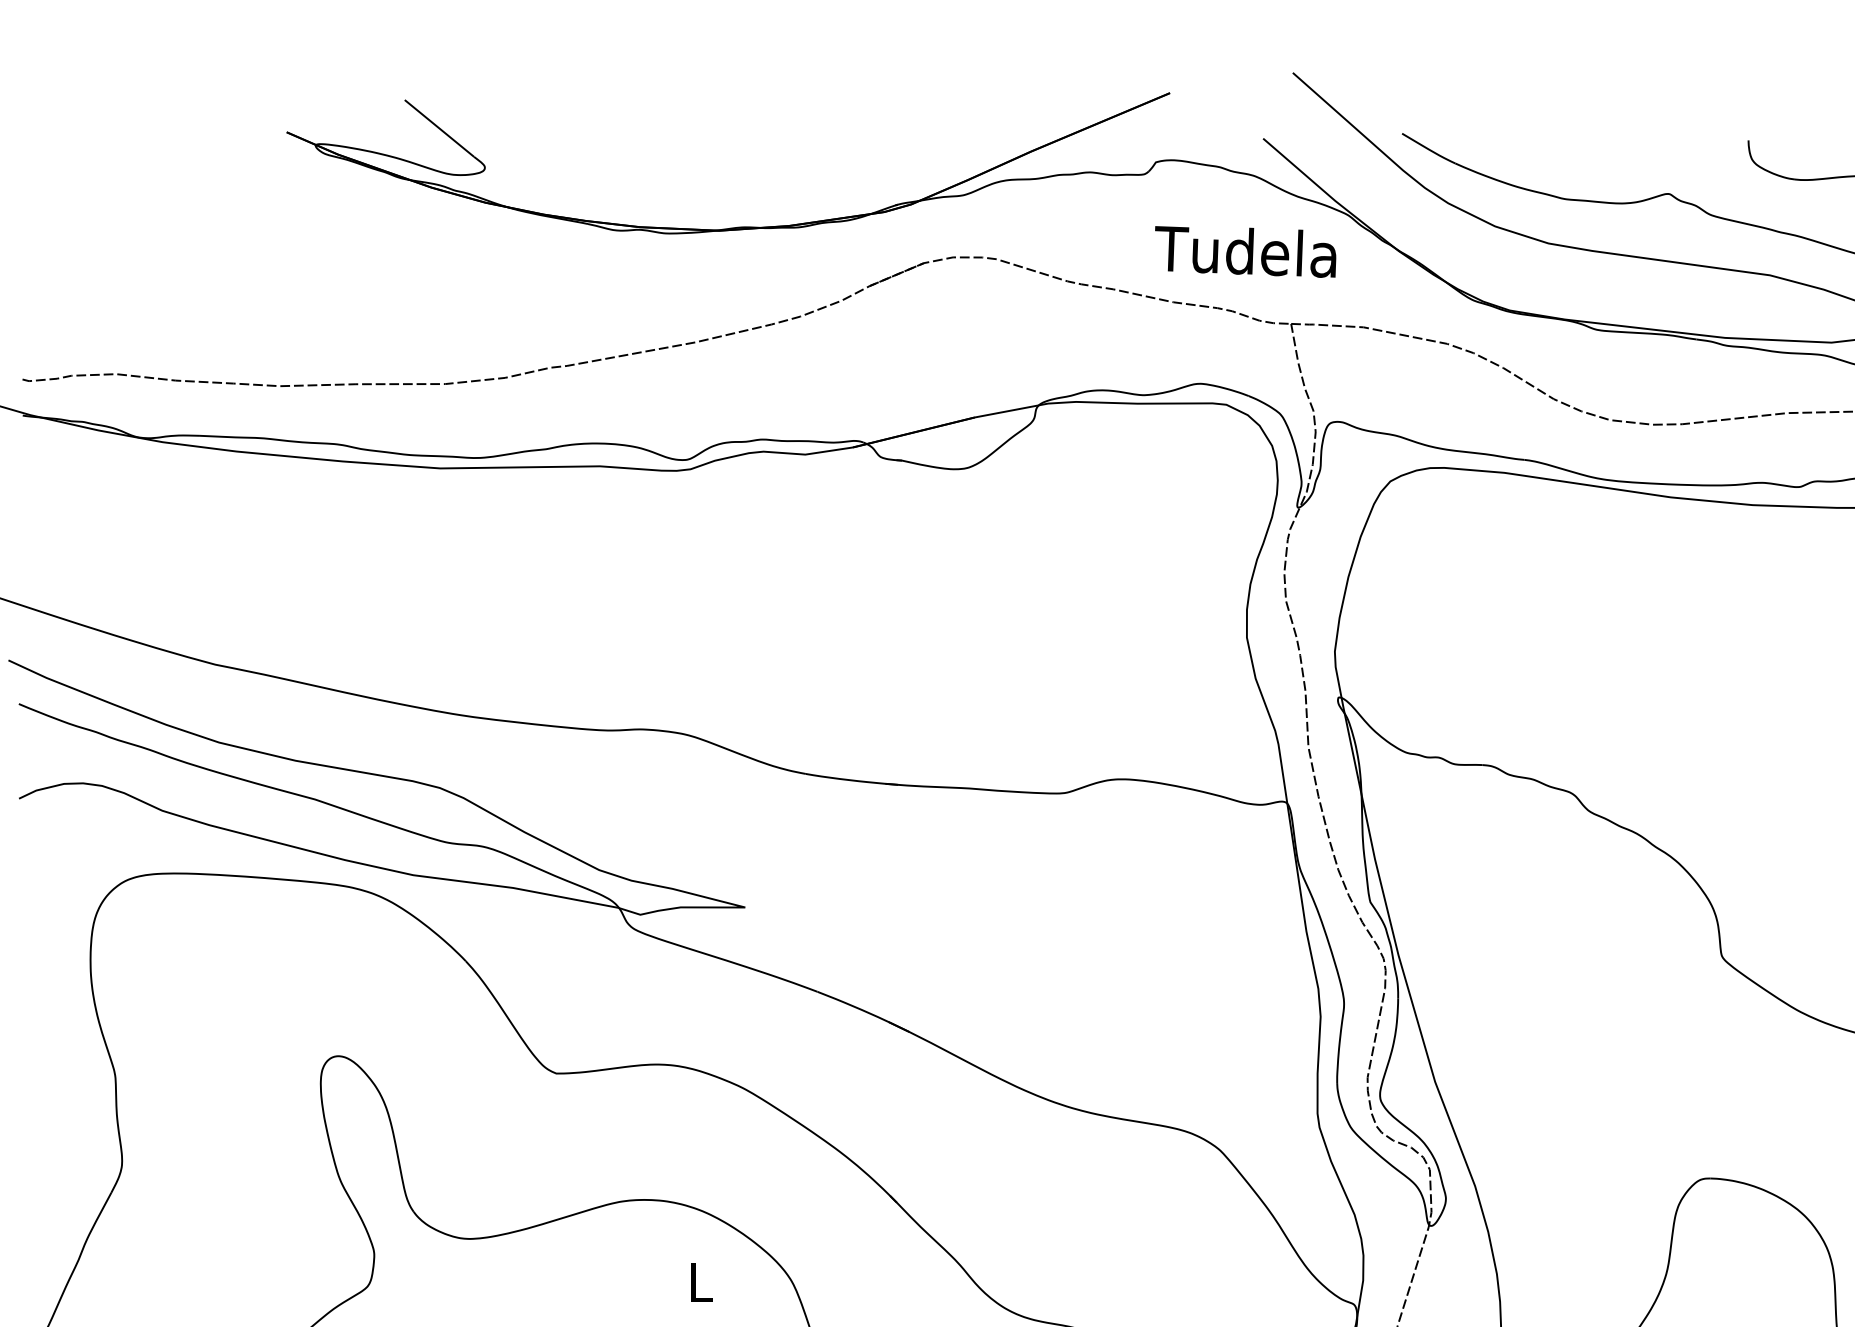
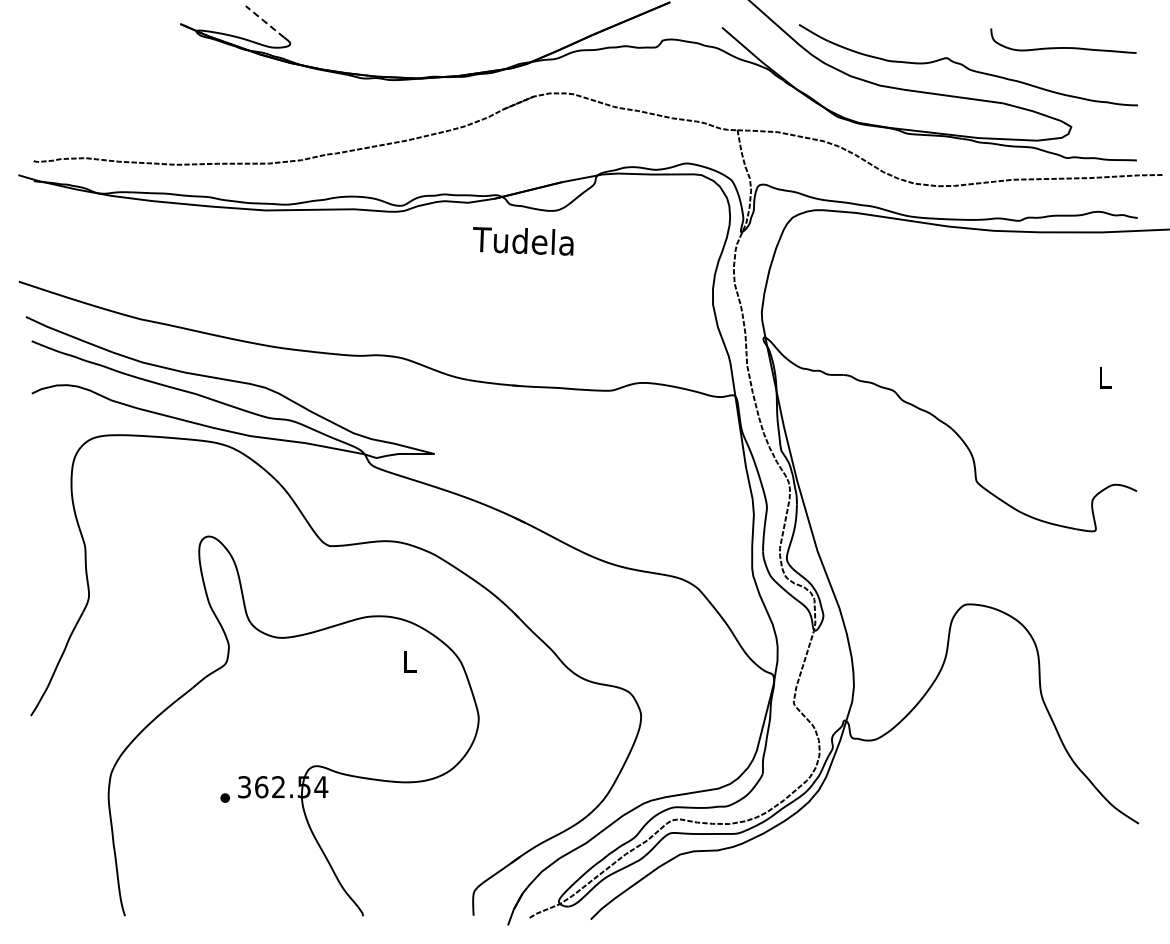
line: (440, 127) -> (265, 21), solid -> dashed
text: (1246, 252) -> (523, 241), moved

